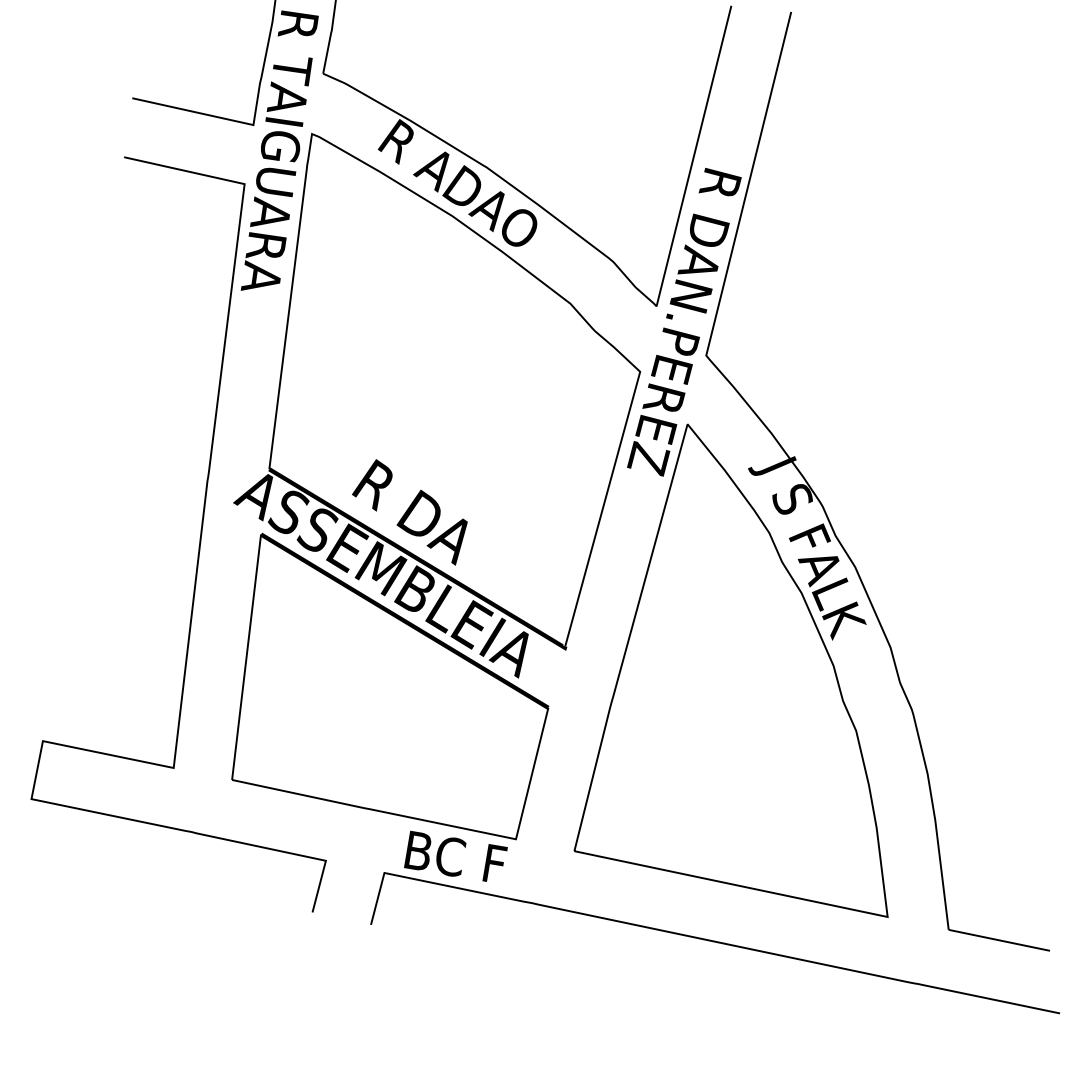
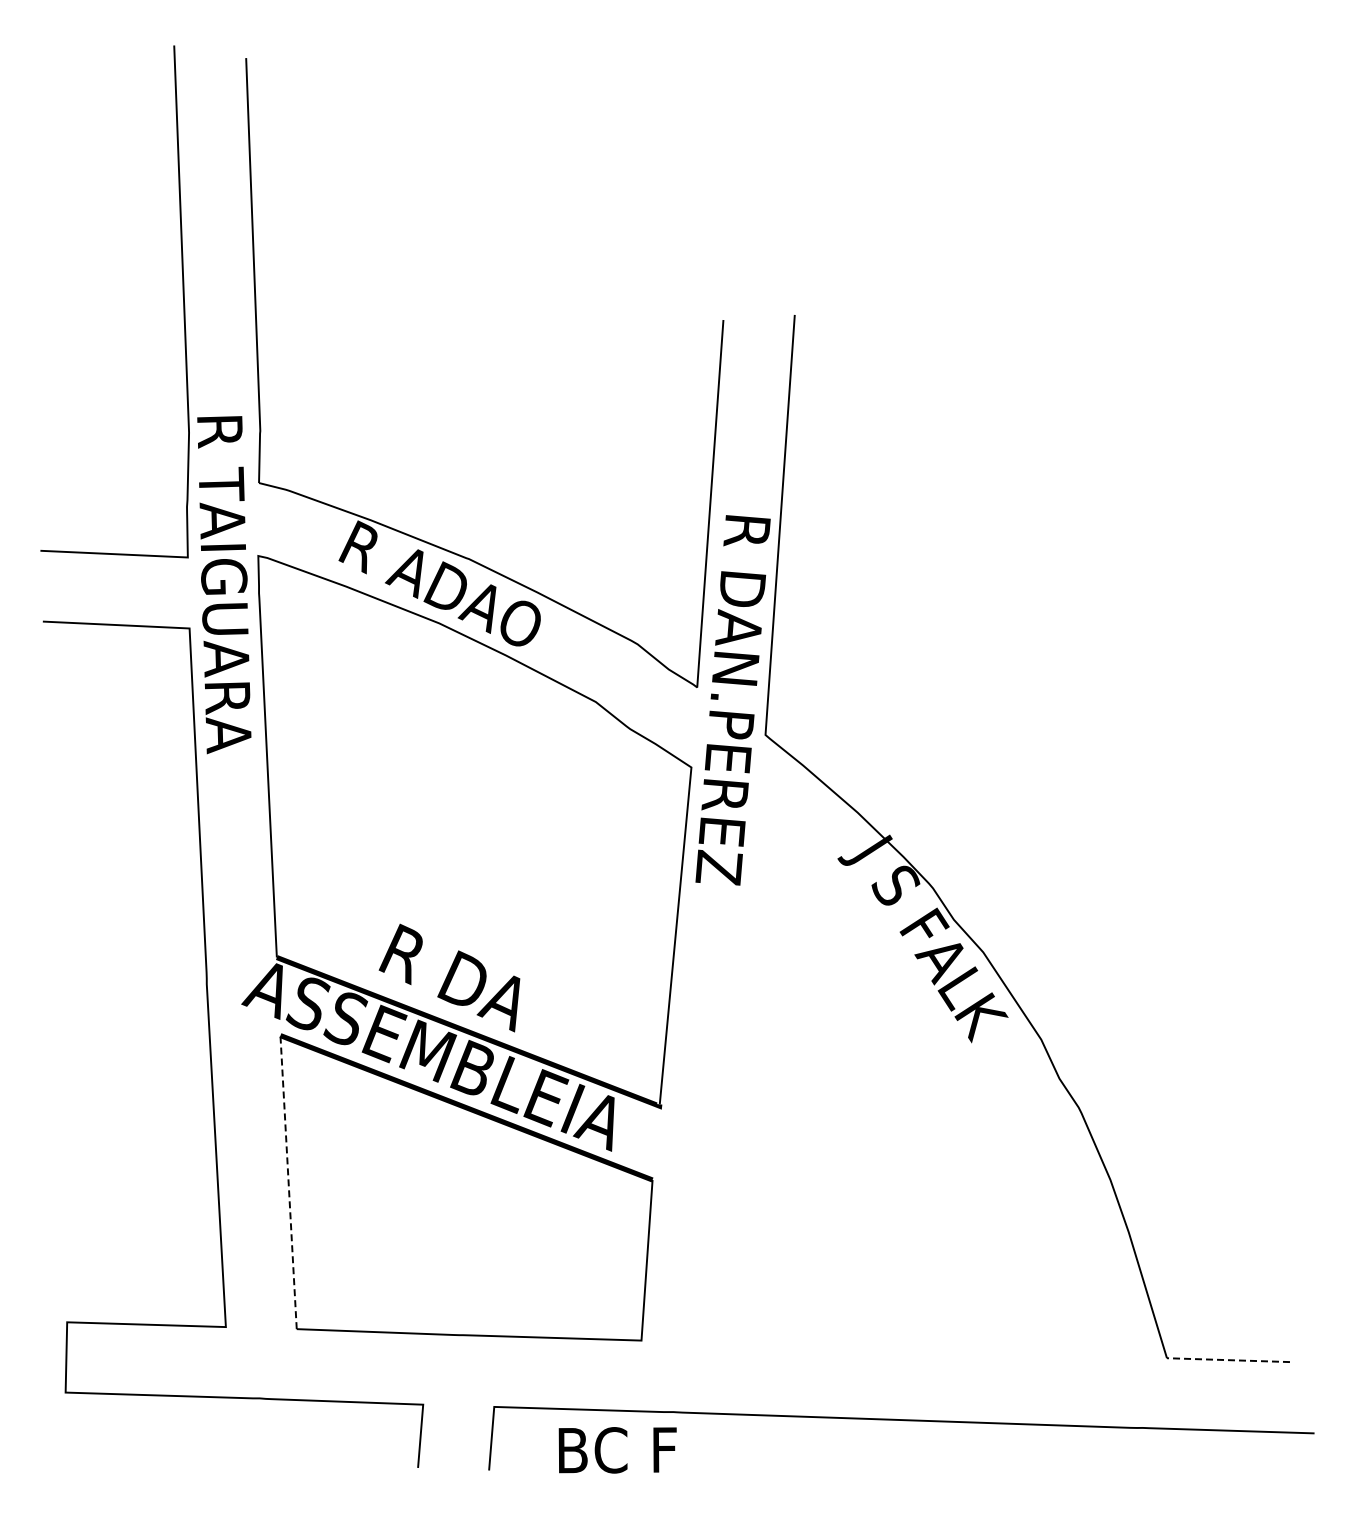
line: (246, 657) -> (288, 1182), solid -> dashed
part: (768, 667) -> (902, 1087), removed
text: (455, 857) -> (617, 1450), moved
line: (999, 940) -> (1228, 1360), solid -> dashed

